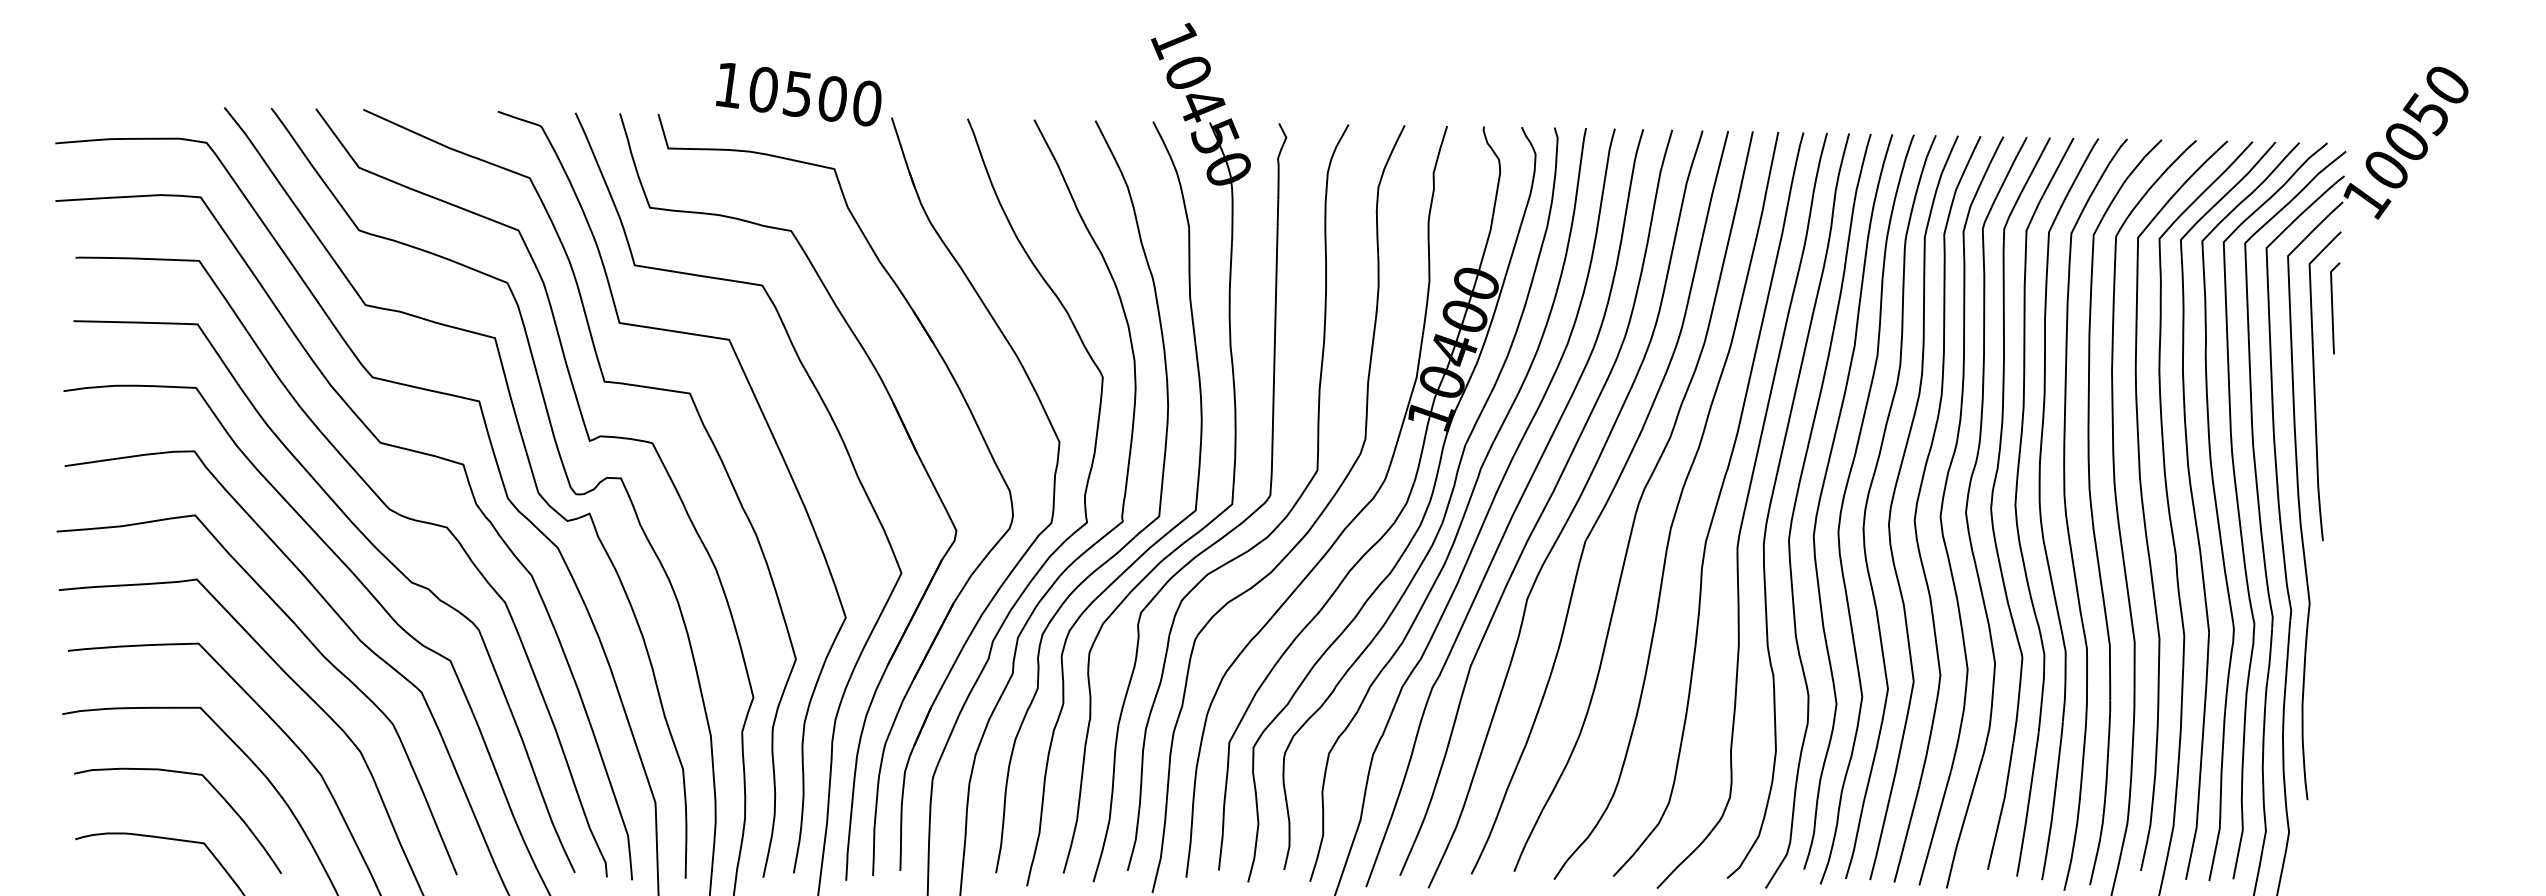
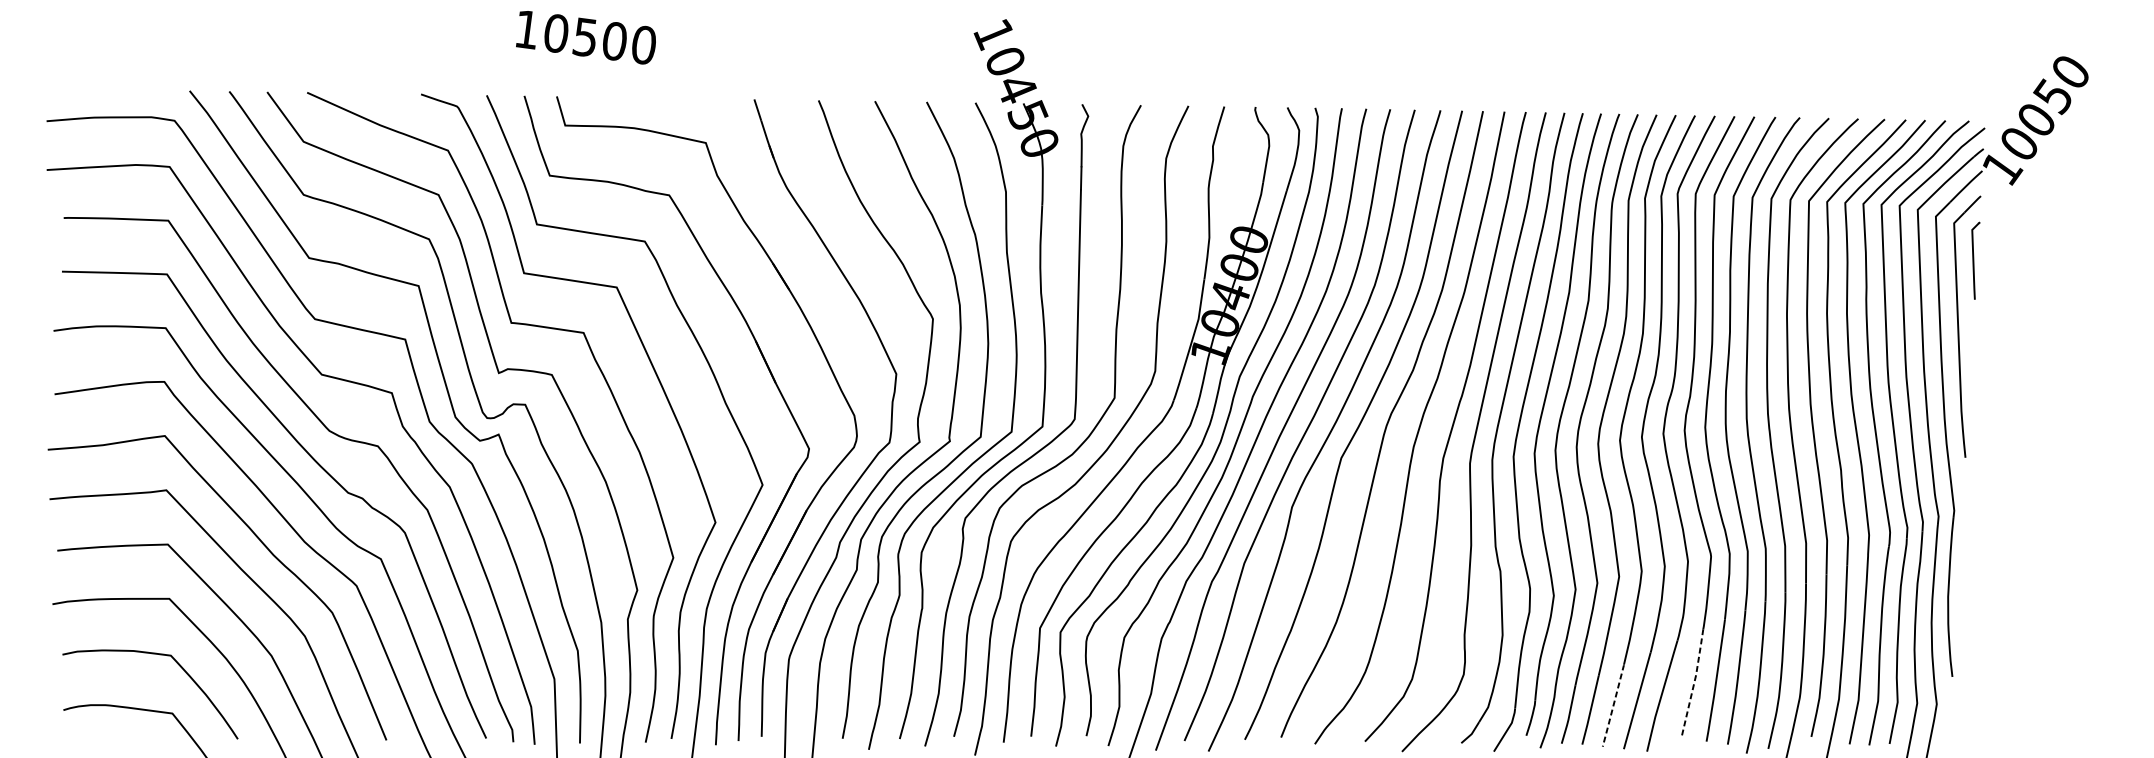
text: (798, 94) -> (585, 37), moved
line: (2002, 805) -> (1694, 681), solid -> dashed
line: (1906, 834) -> (1613, 706), solid -> dashed

